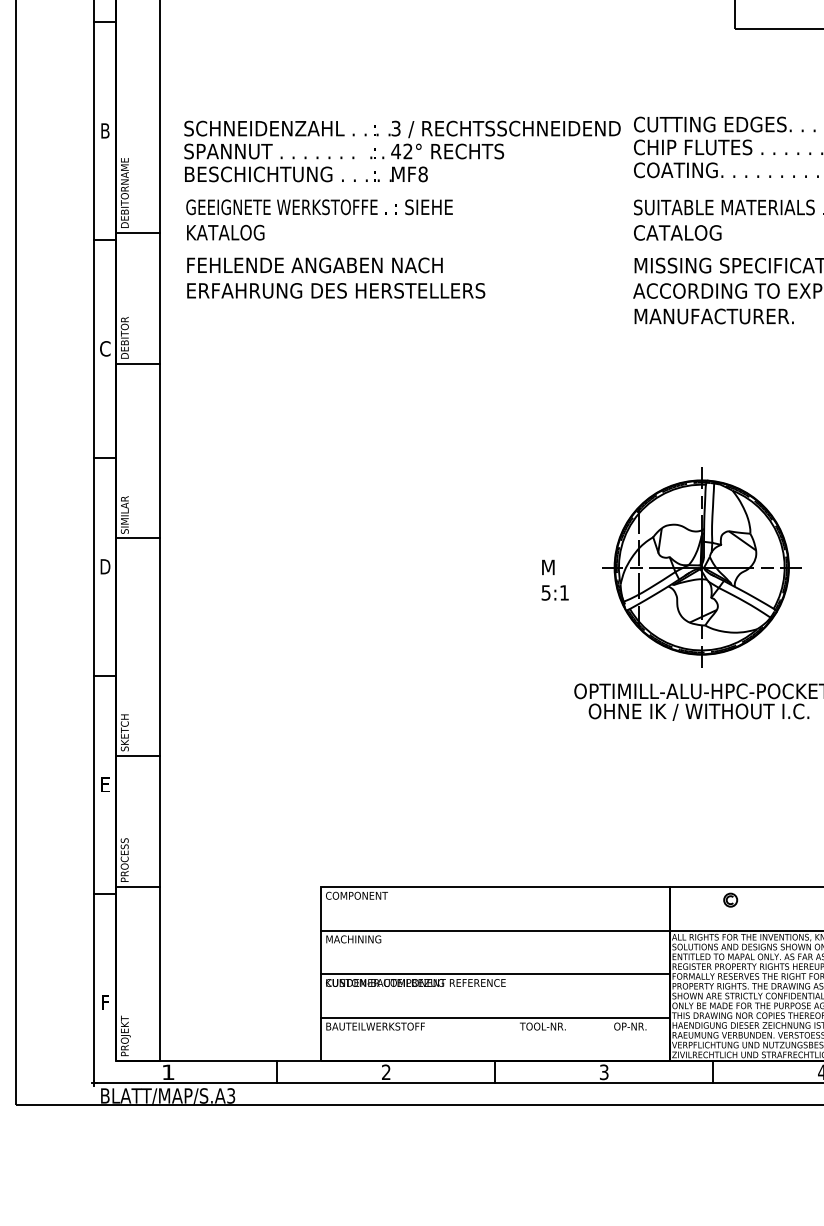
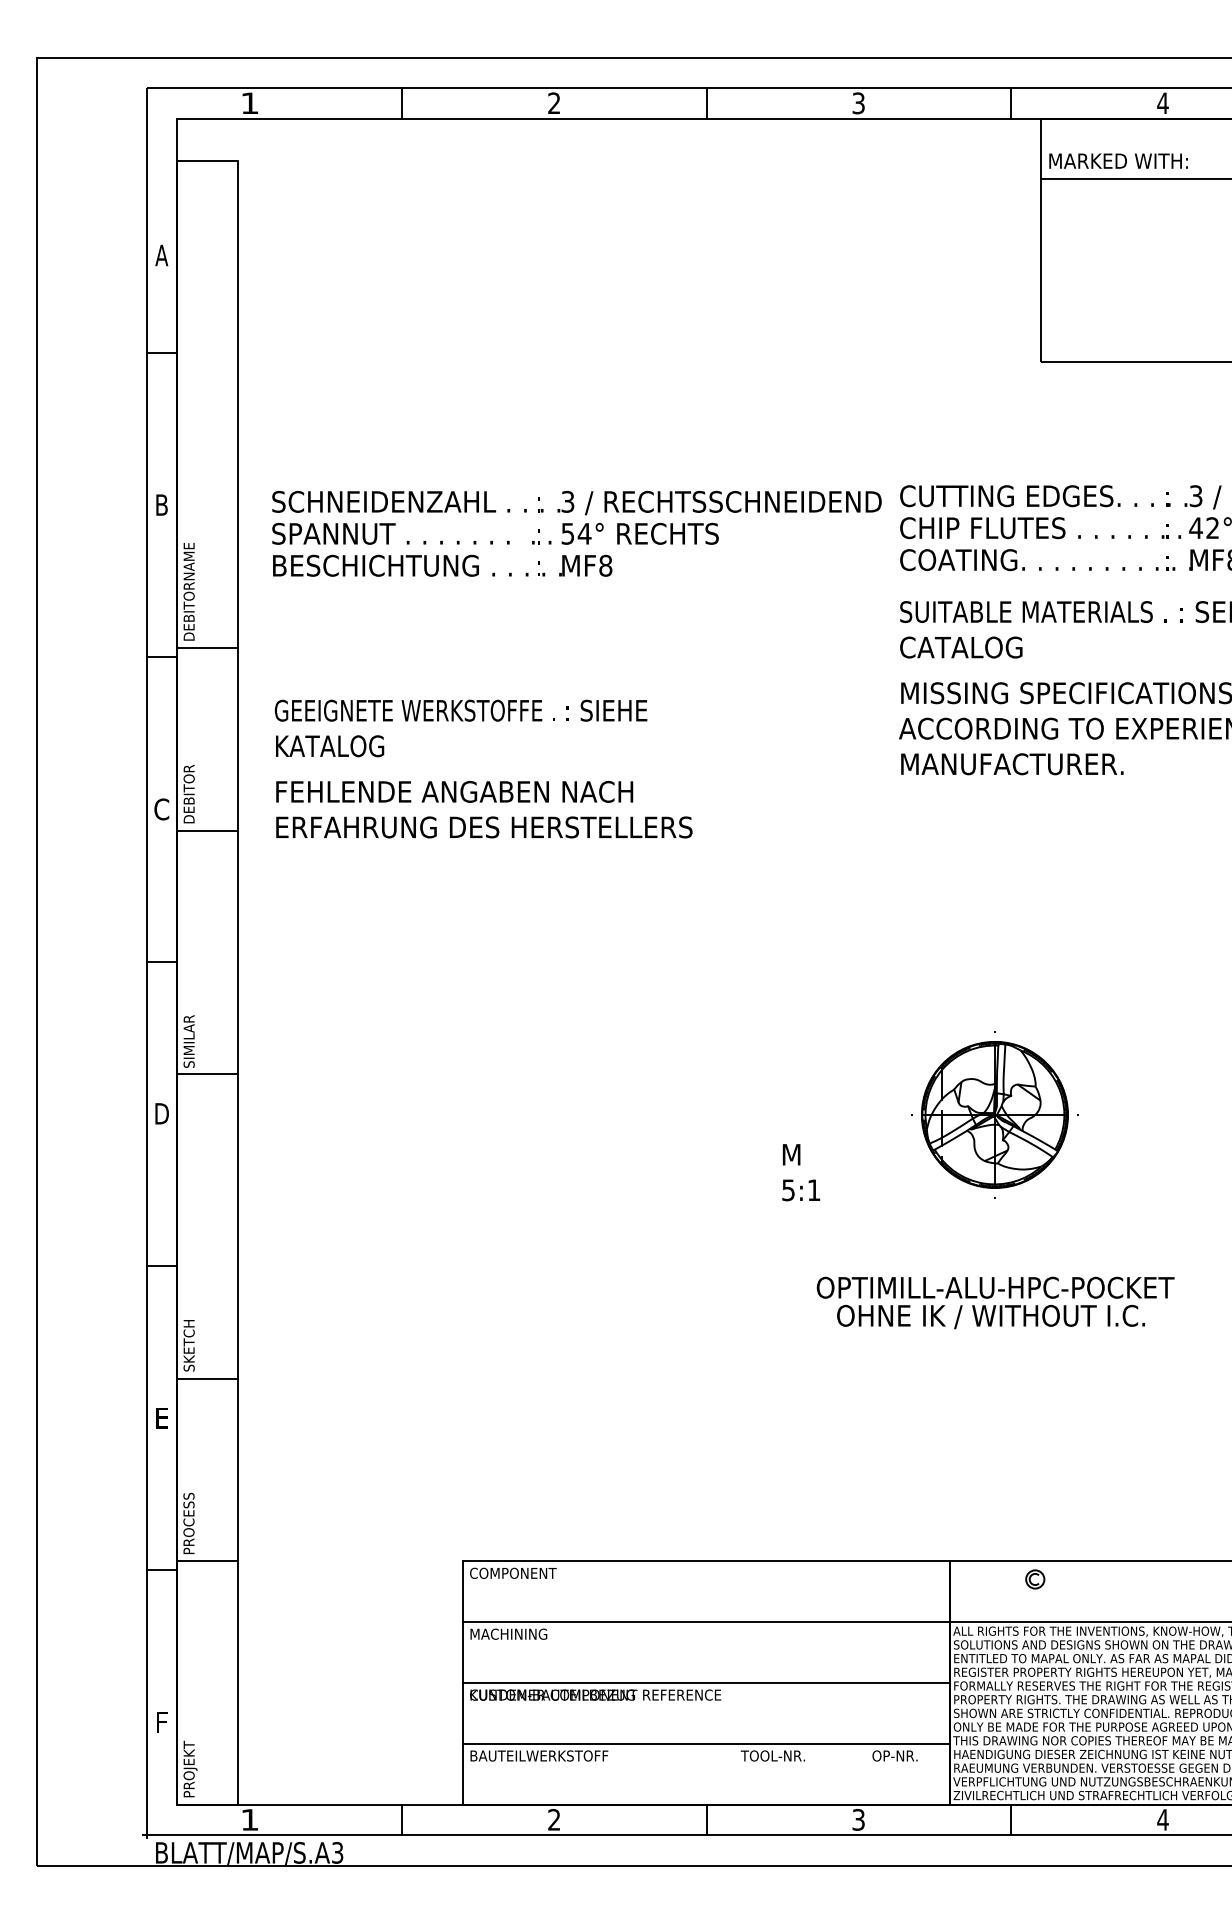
text: (402, 151) -> (576, 533), 42° -> 54°
text: (335, 248) -> (483, 768), moved
part: (701, 567) -> (994, 1114), size x0.6
text: (555, 580) -> (801, 1172), moved

